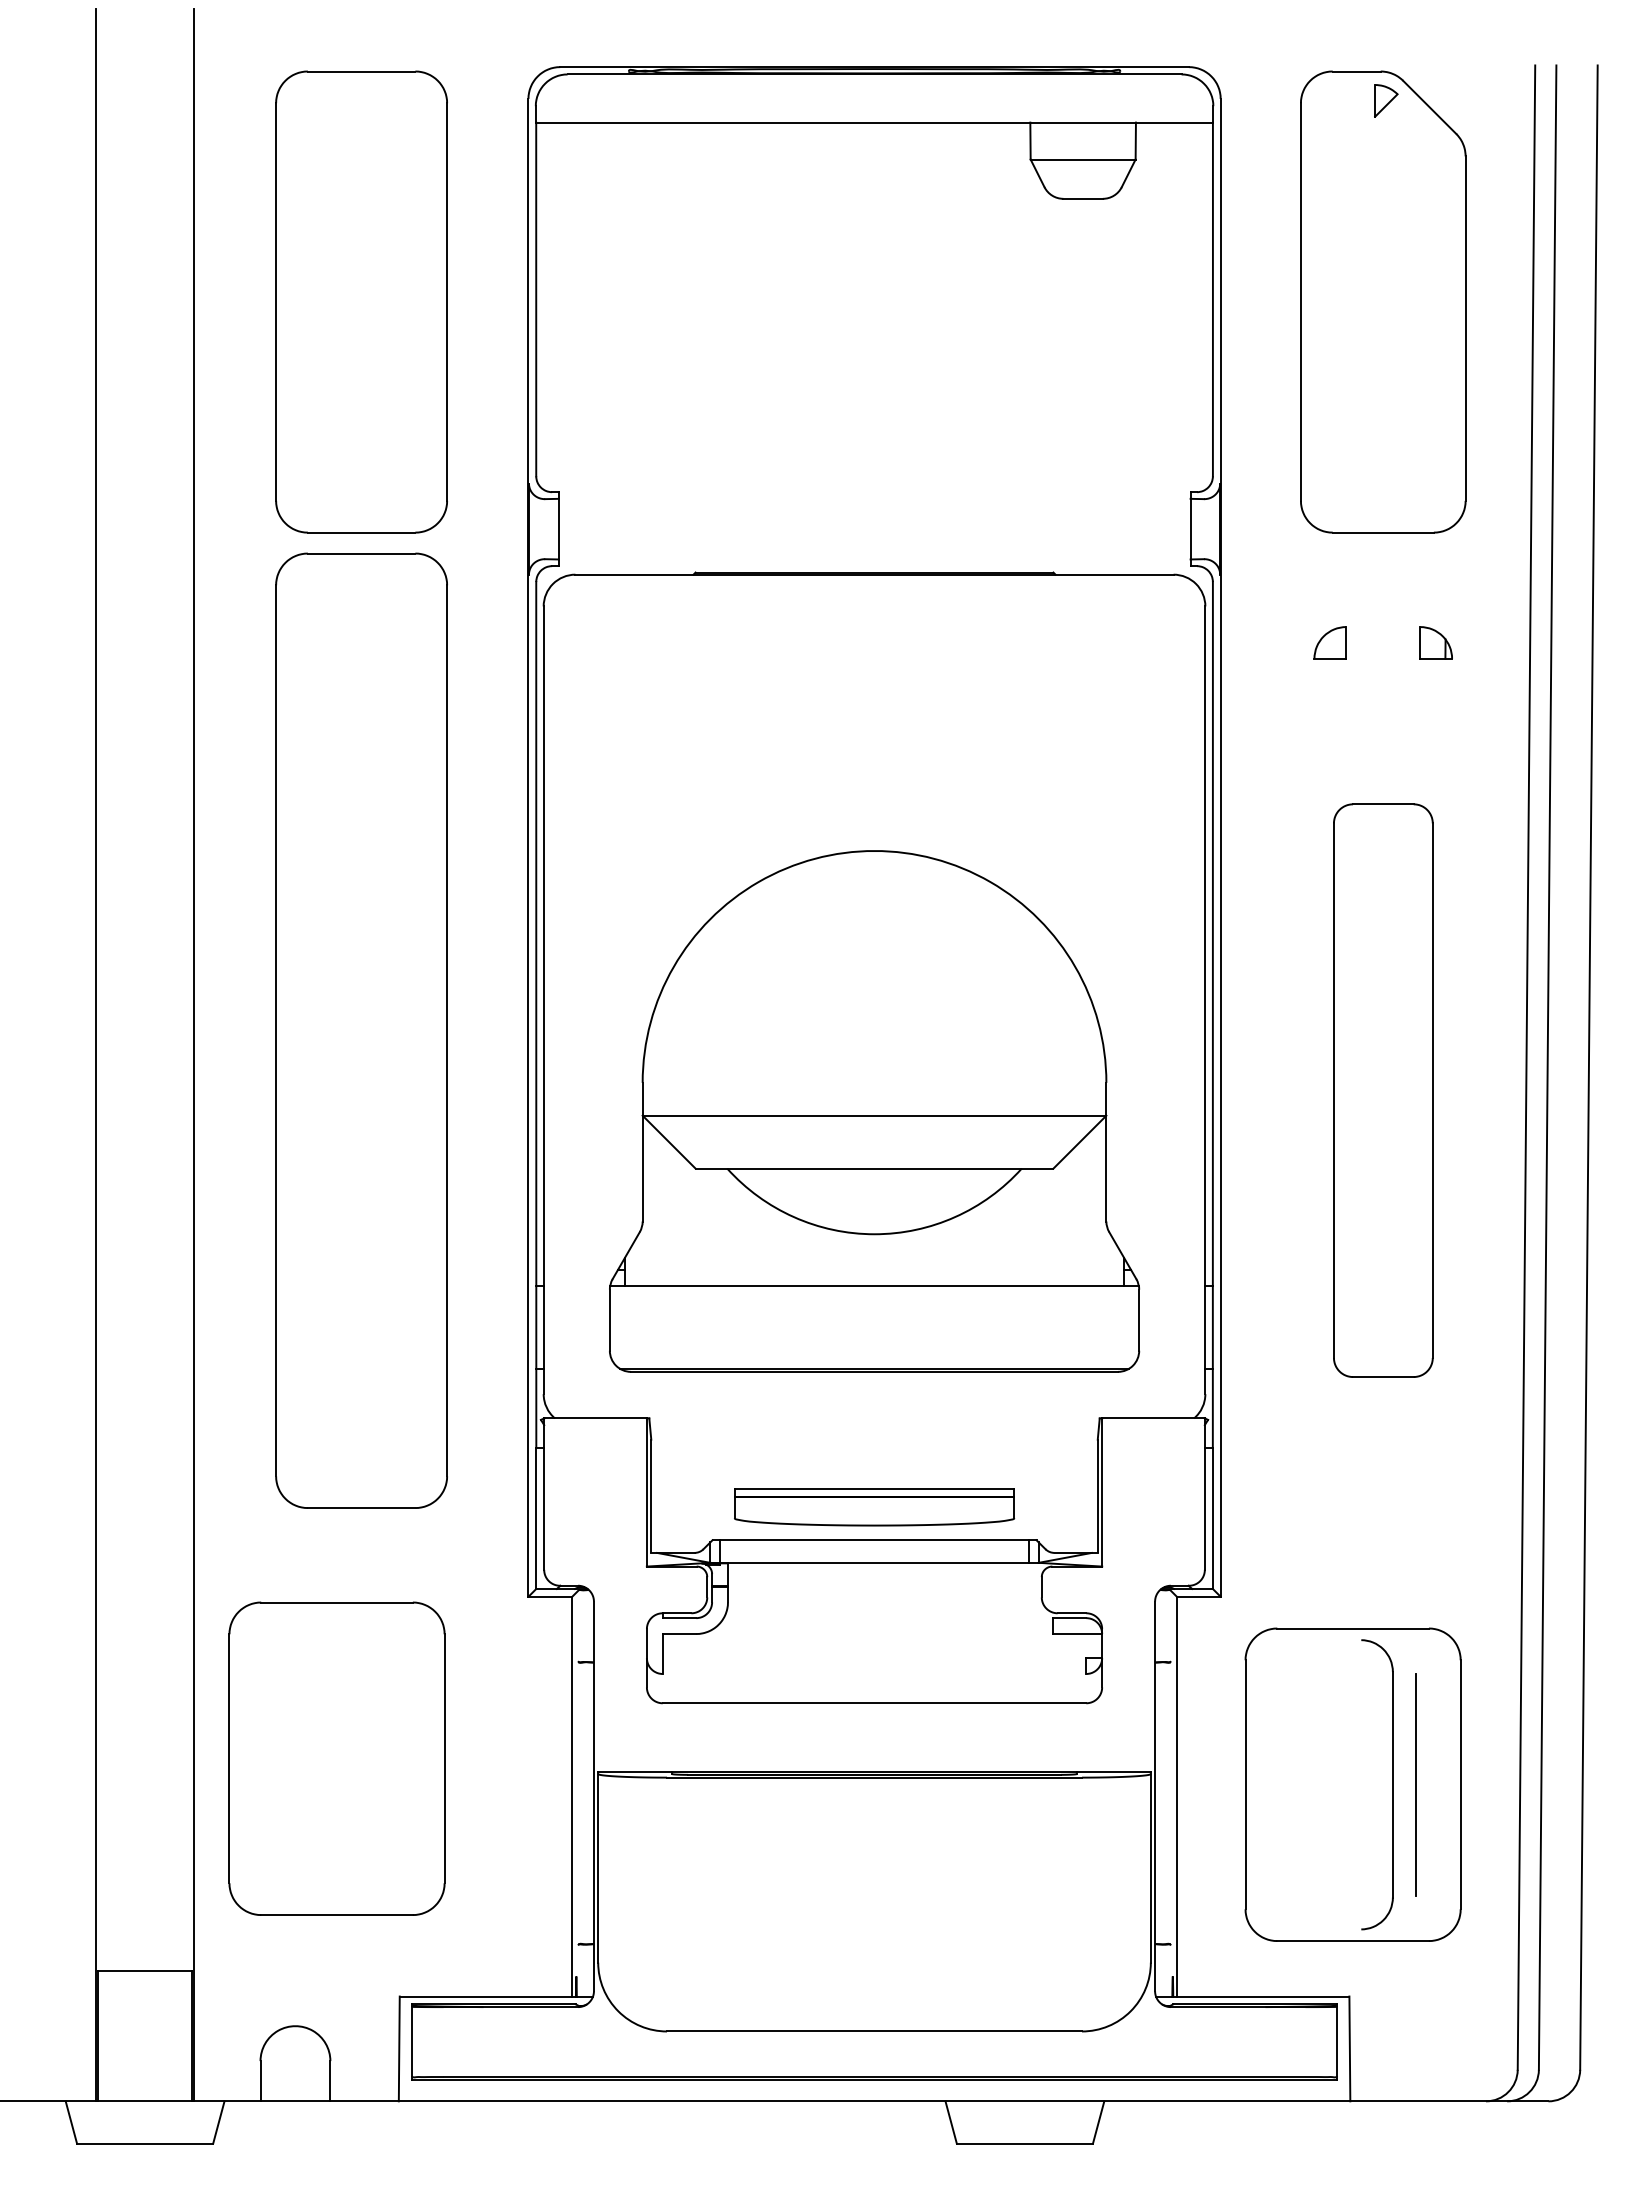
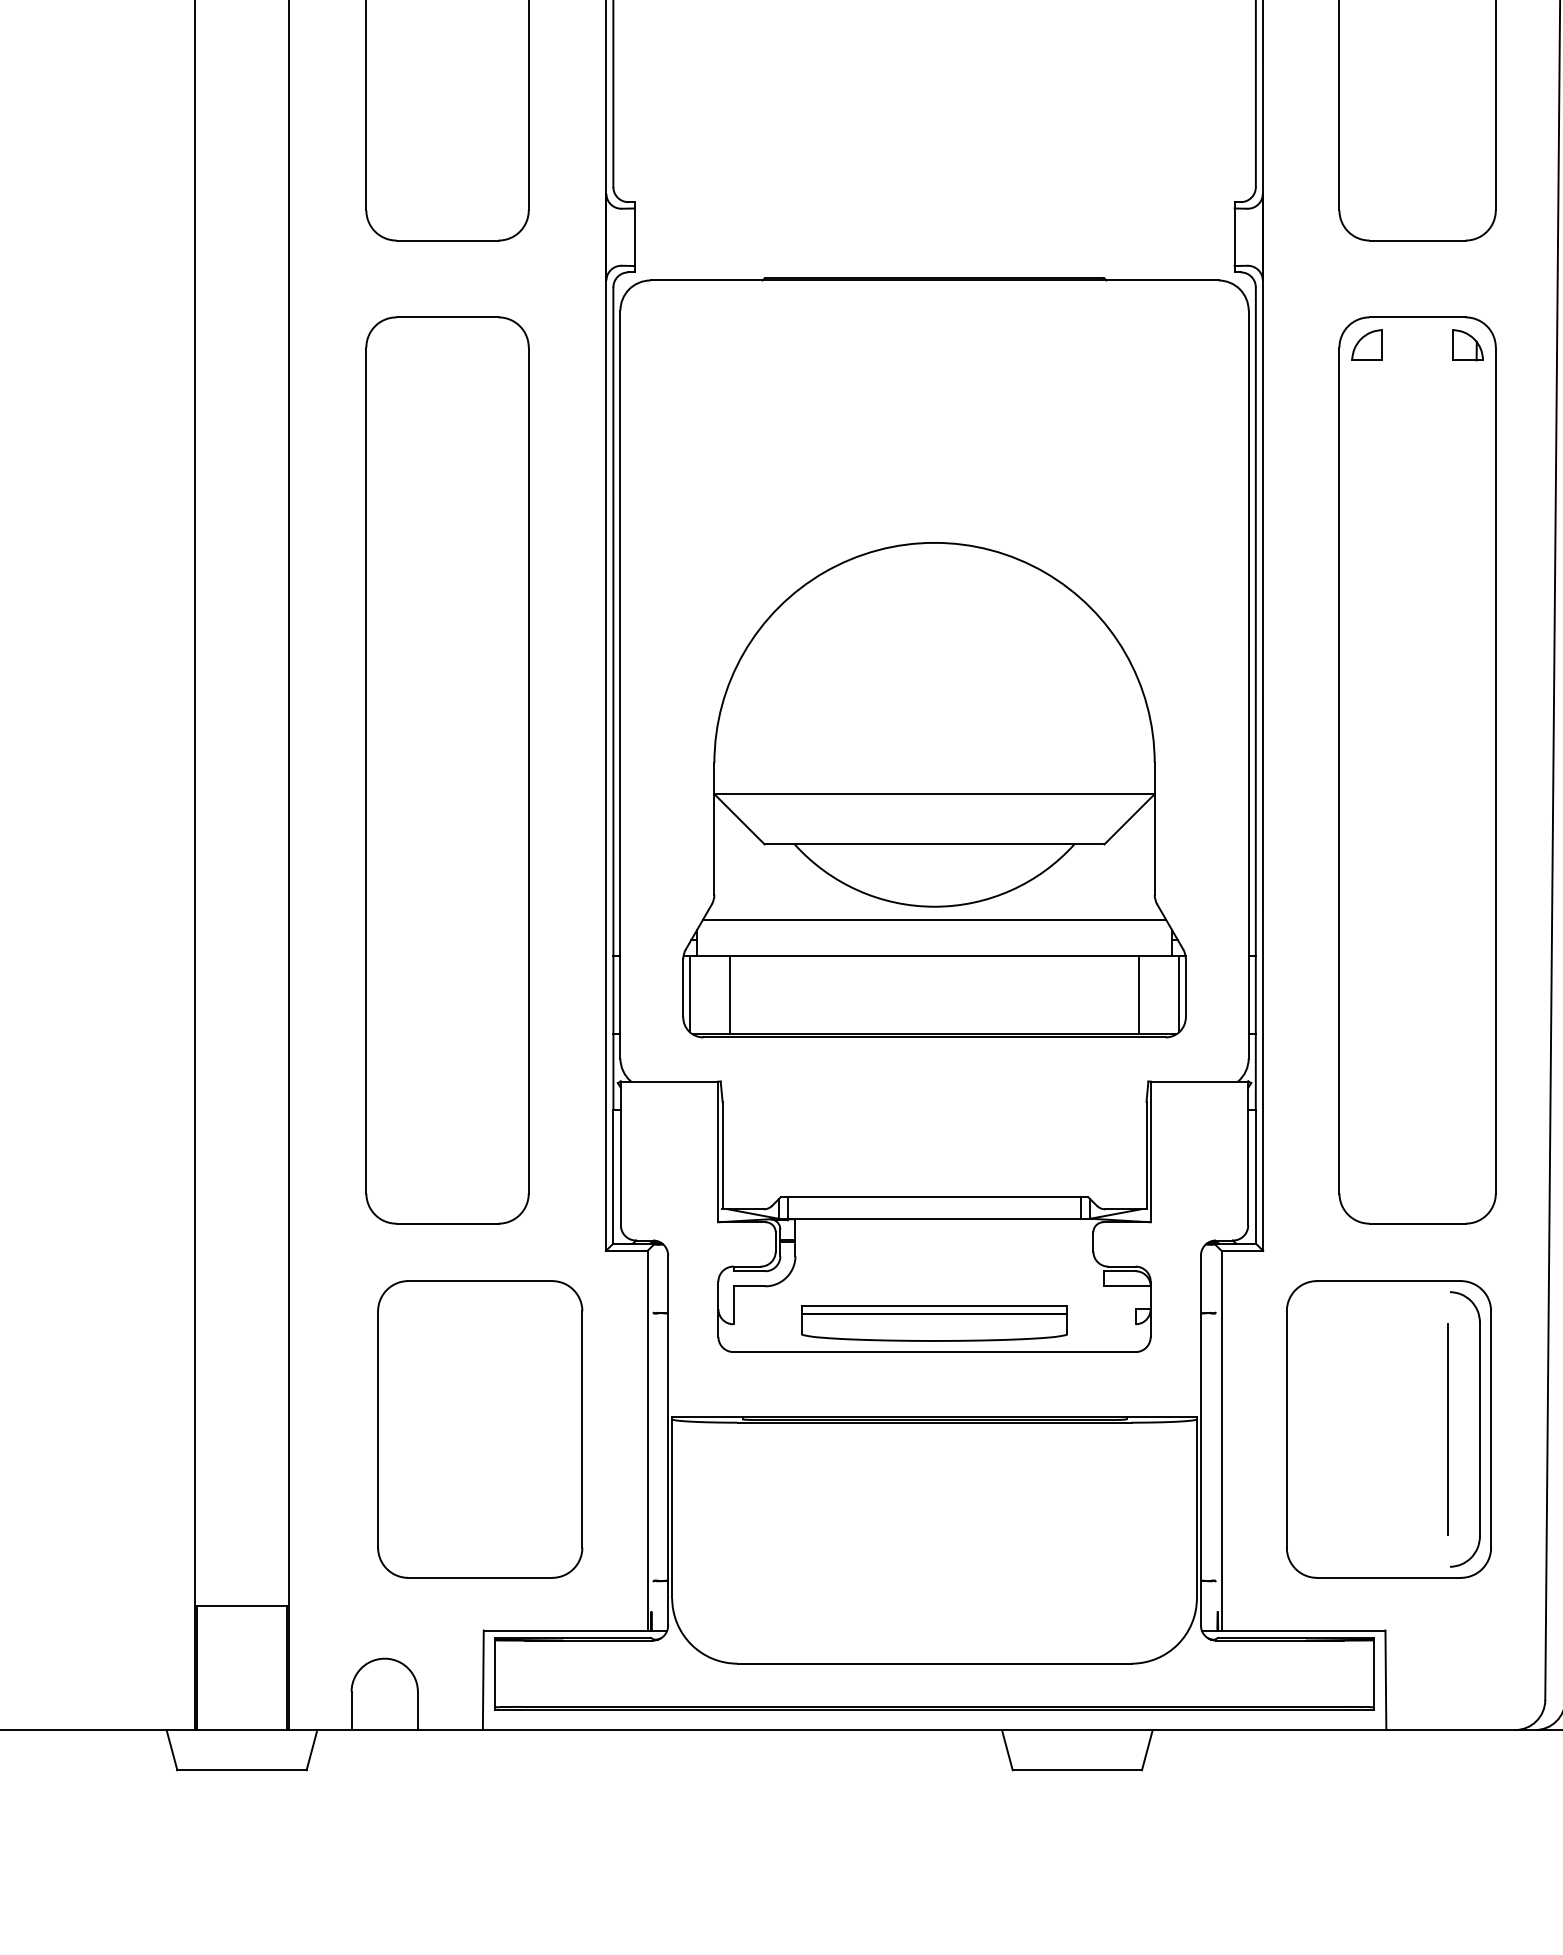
part: (361, 1030) -> (447, 770), moved
part: (1383, 1090) -> (1417, 770), size x1.67
line: (874, 1248) -> (934, 920), added
line: (616, 1325) -> (689, 993), added
line: (1132, 1325) -> (1179, 993), added
line: (659, 1326) -> (730, 994), added
line: (1089, 1326) -> (1138, 994), added
part: (874, 1507) -> (934, 1323), moved
part: (336, 1758) -> (479, 1429), moved
part: (1392, 1784) -> (1479, 1429), moved

